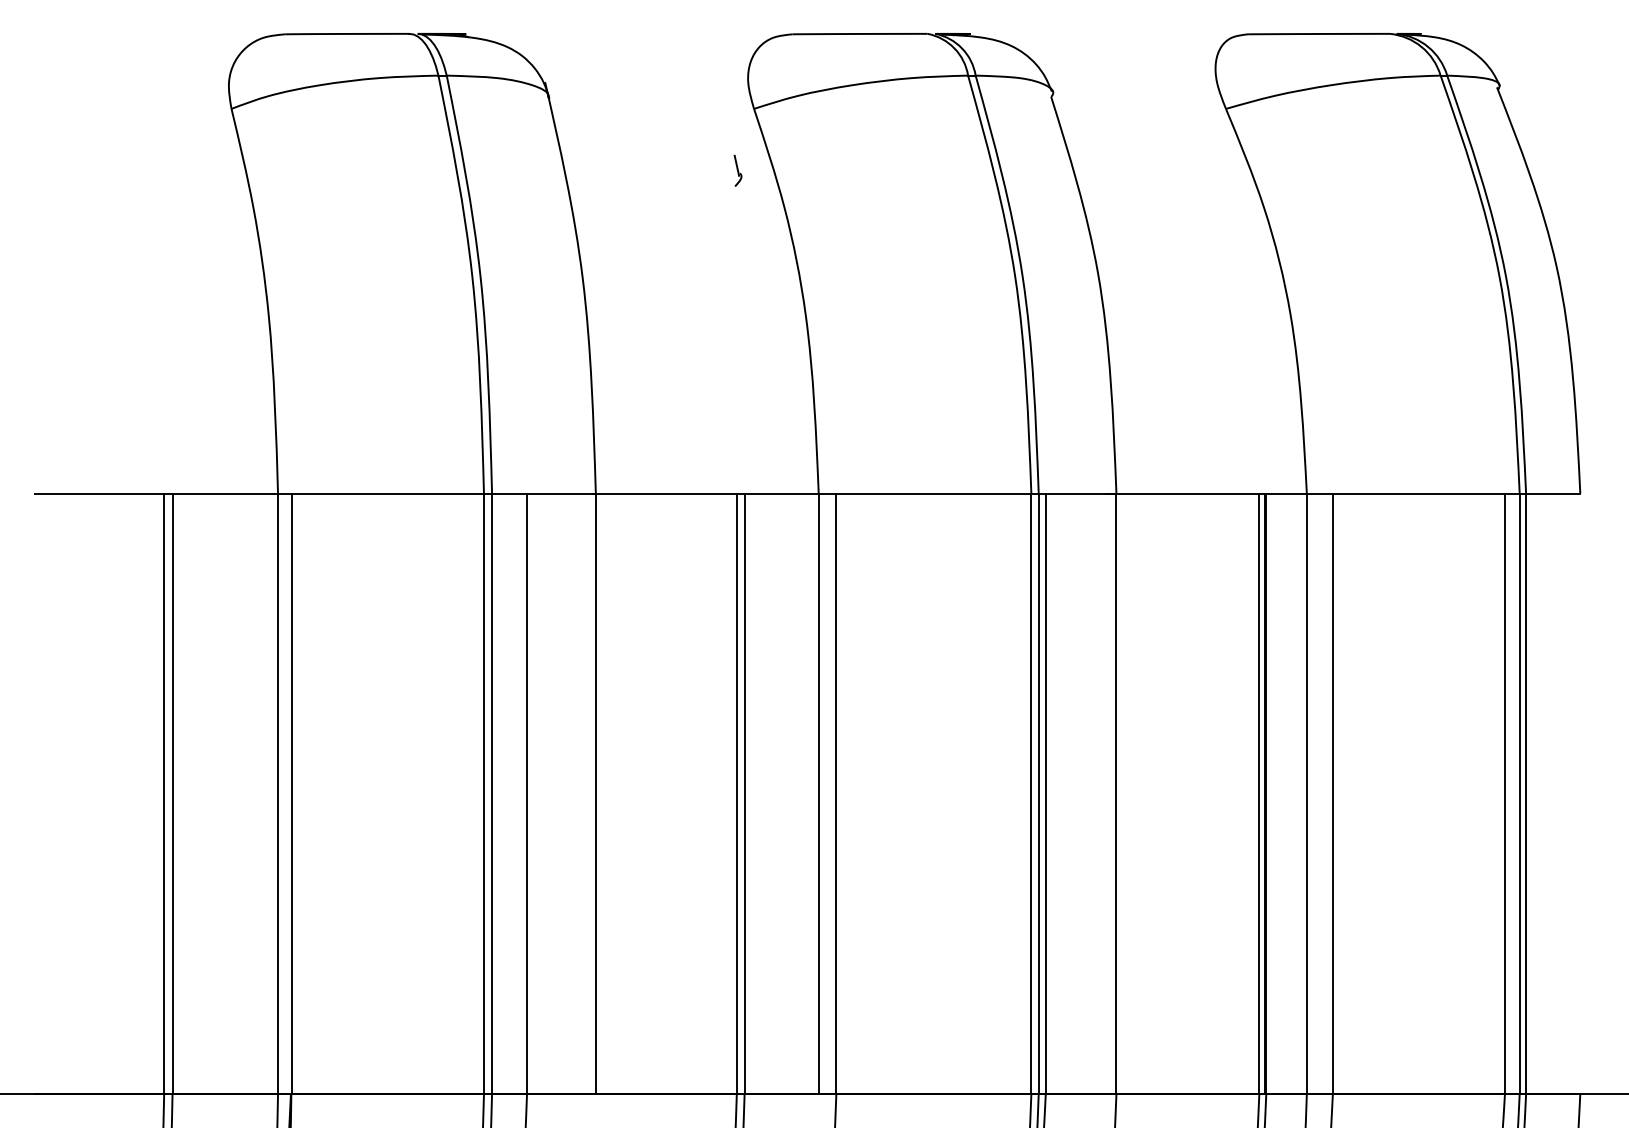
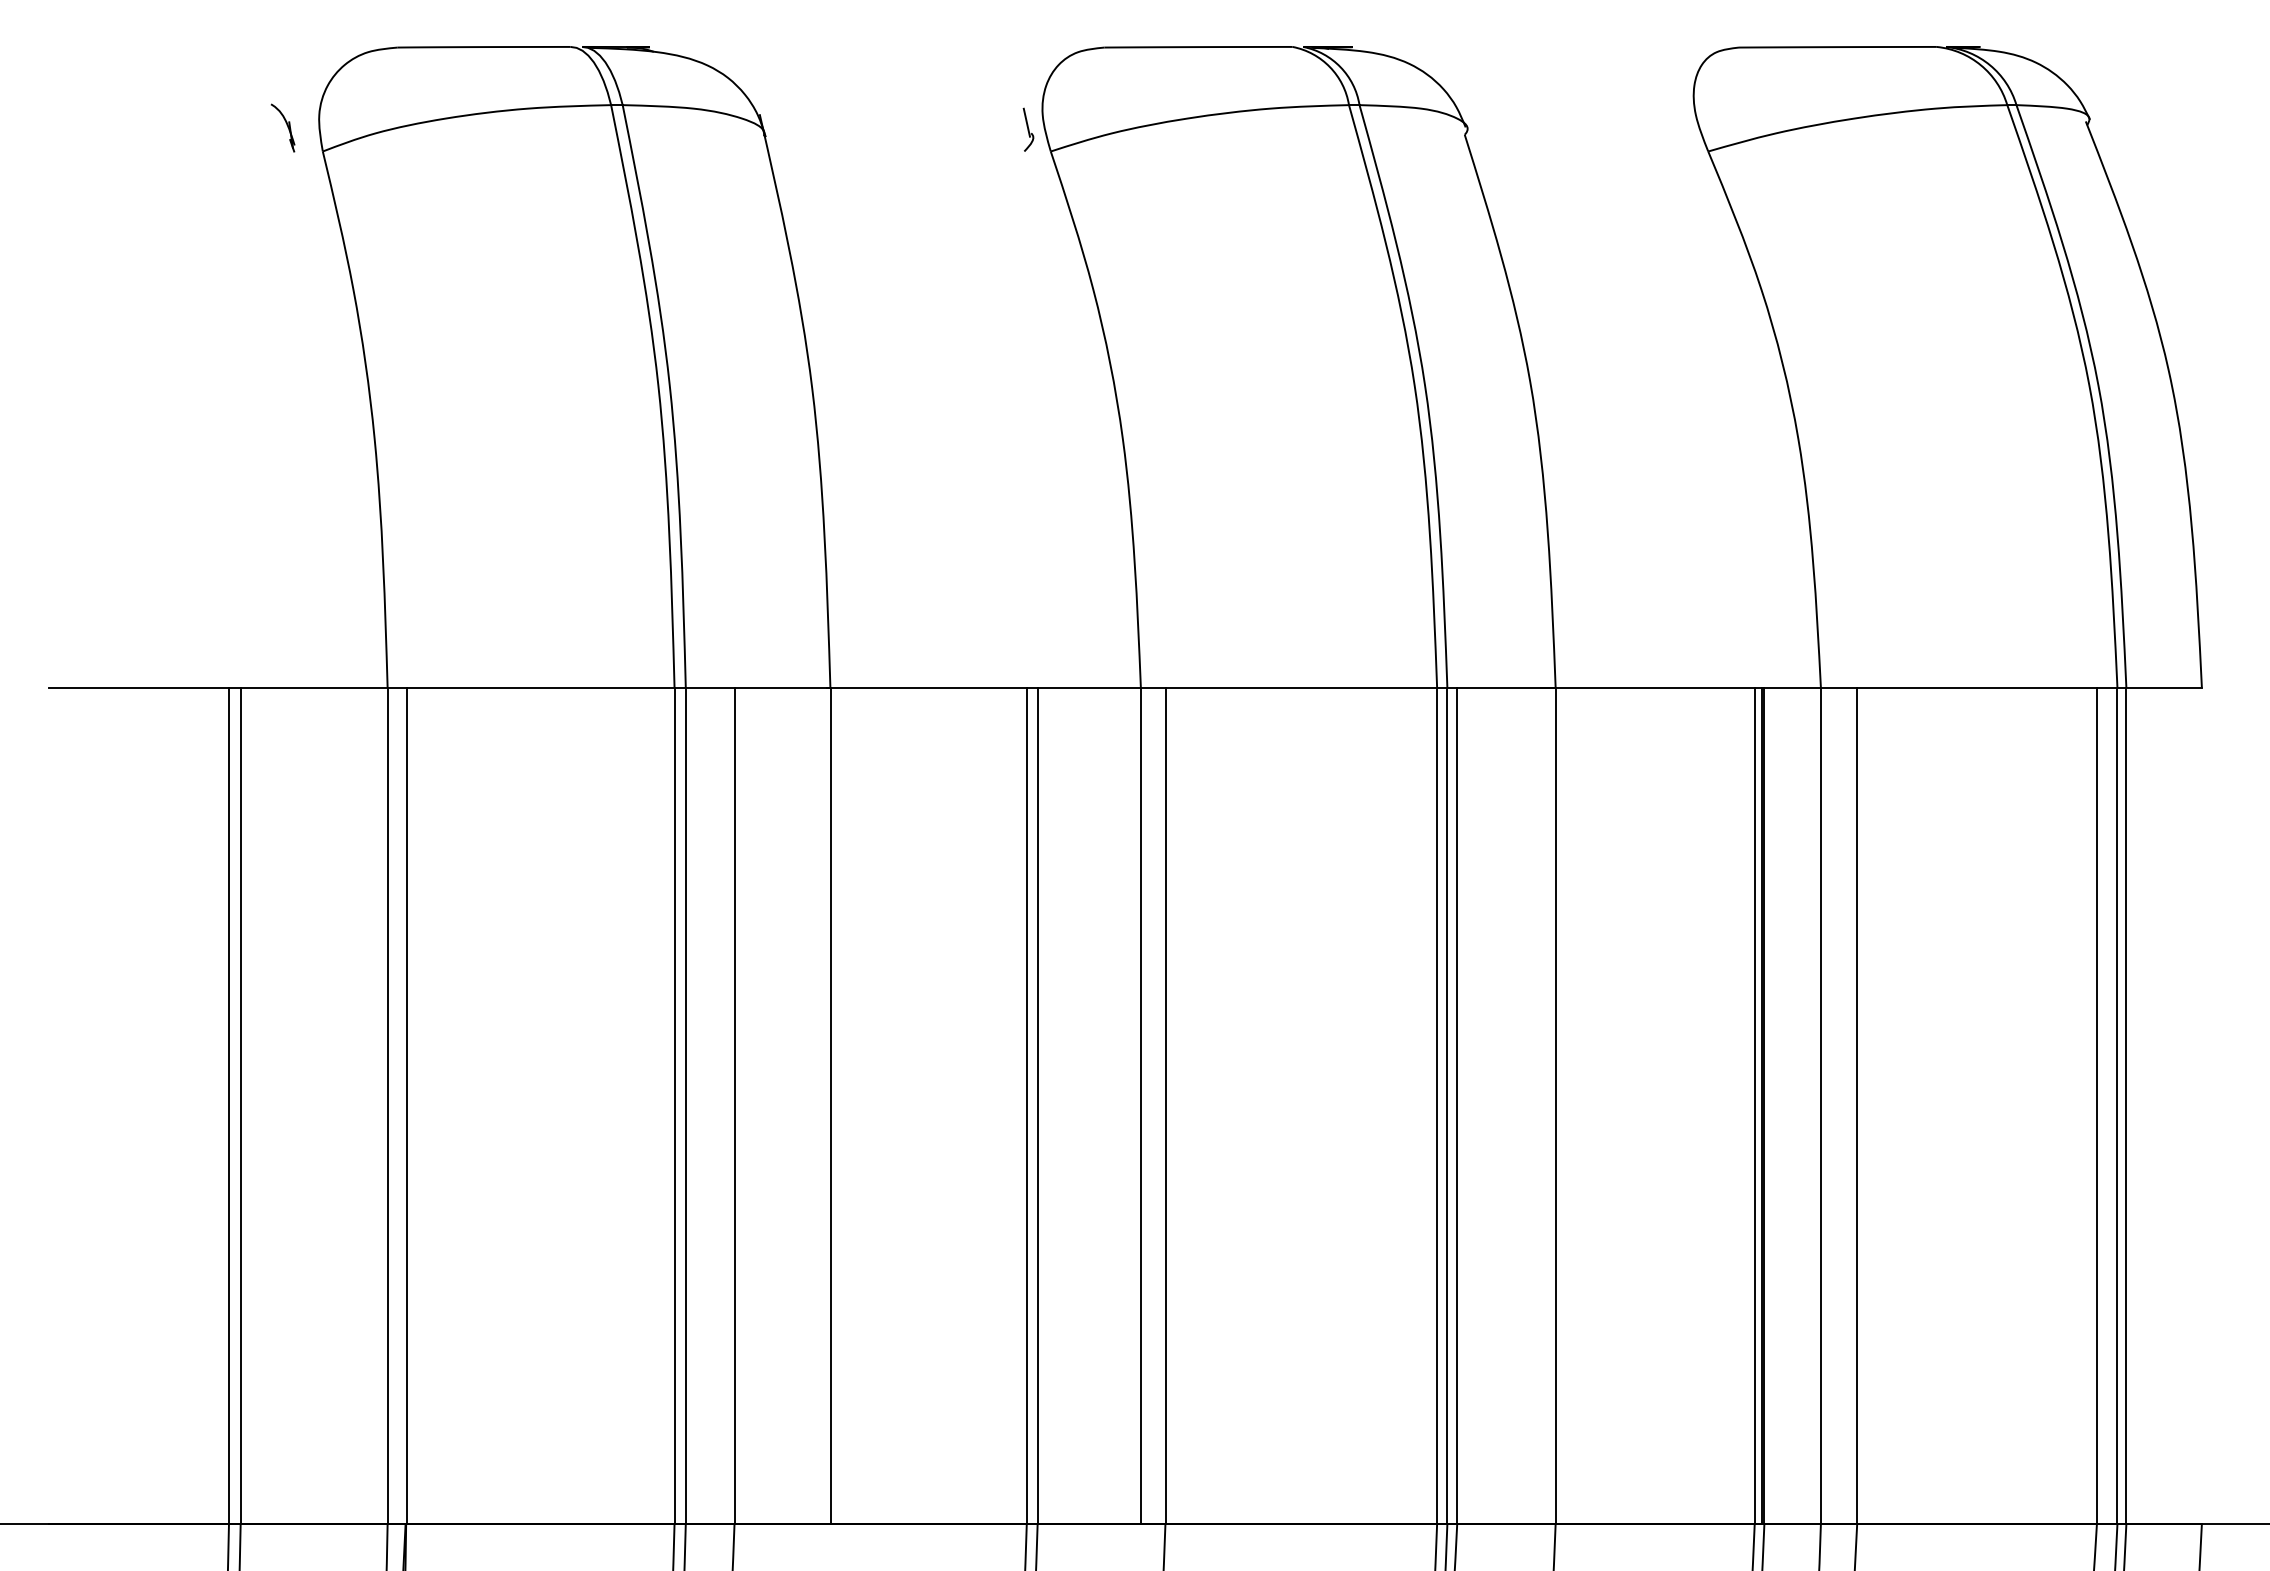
part: (202, 91) -> (282, 127), added
part: (738, 170) -> (1028, 129), moved

